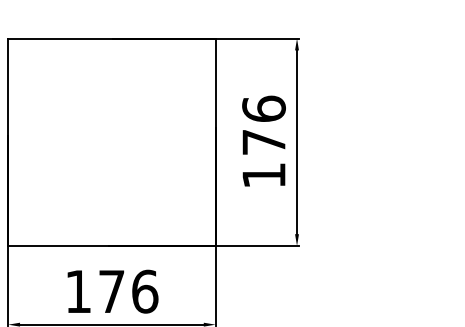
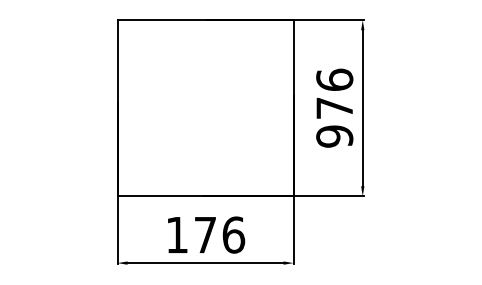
text: (263, 175) -> (334, 136), 176 -> 976

